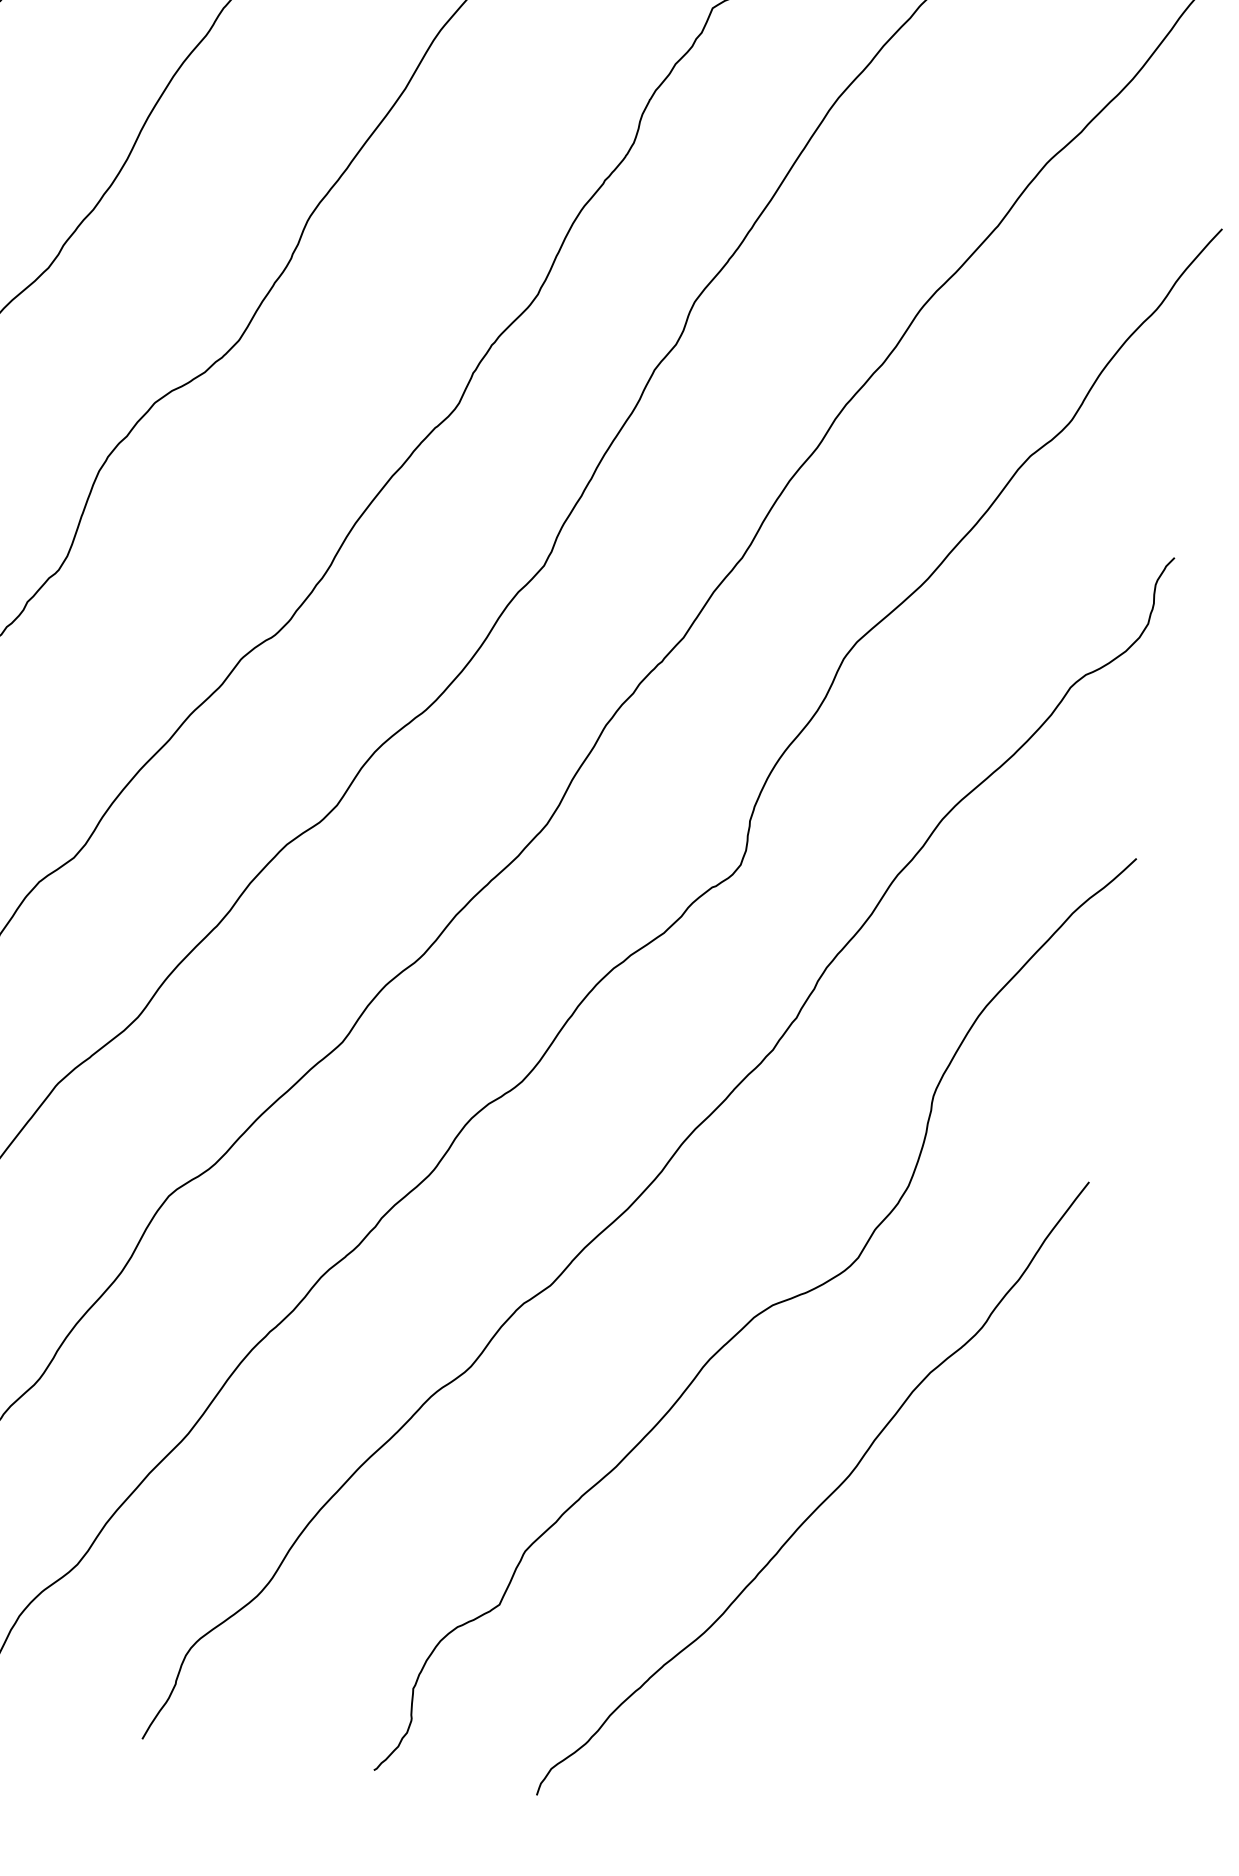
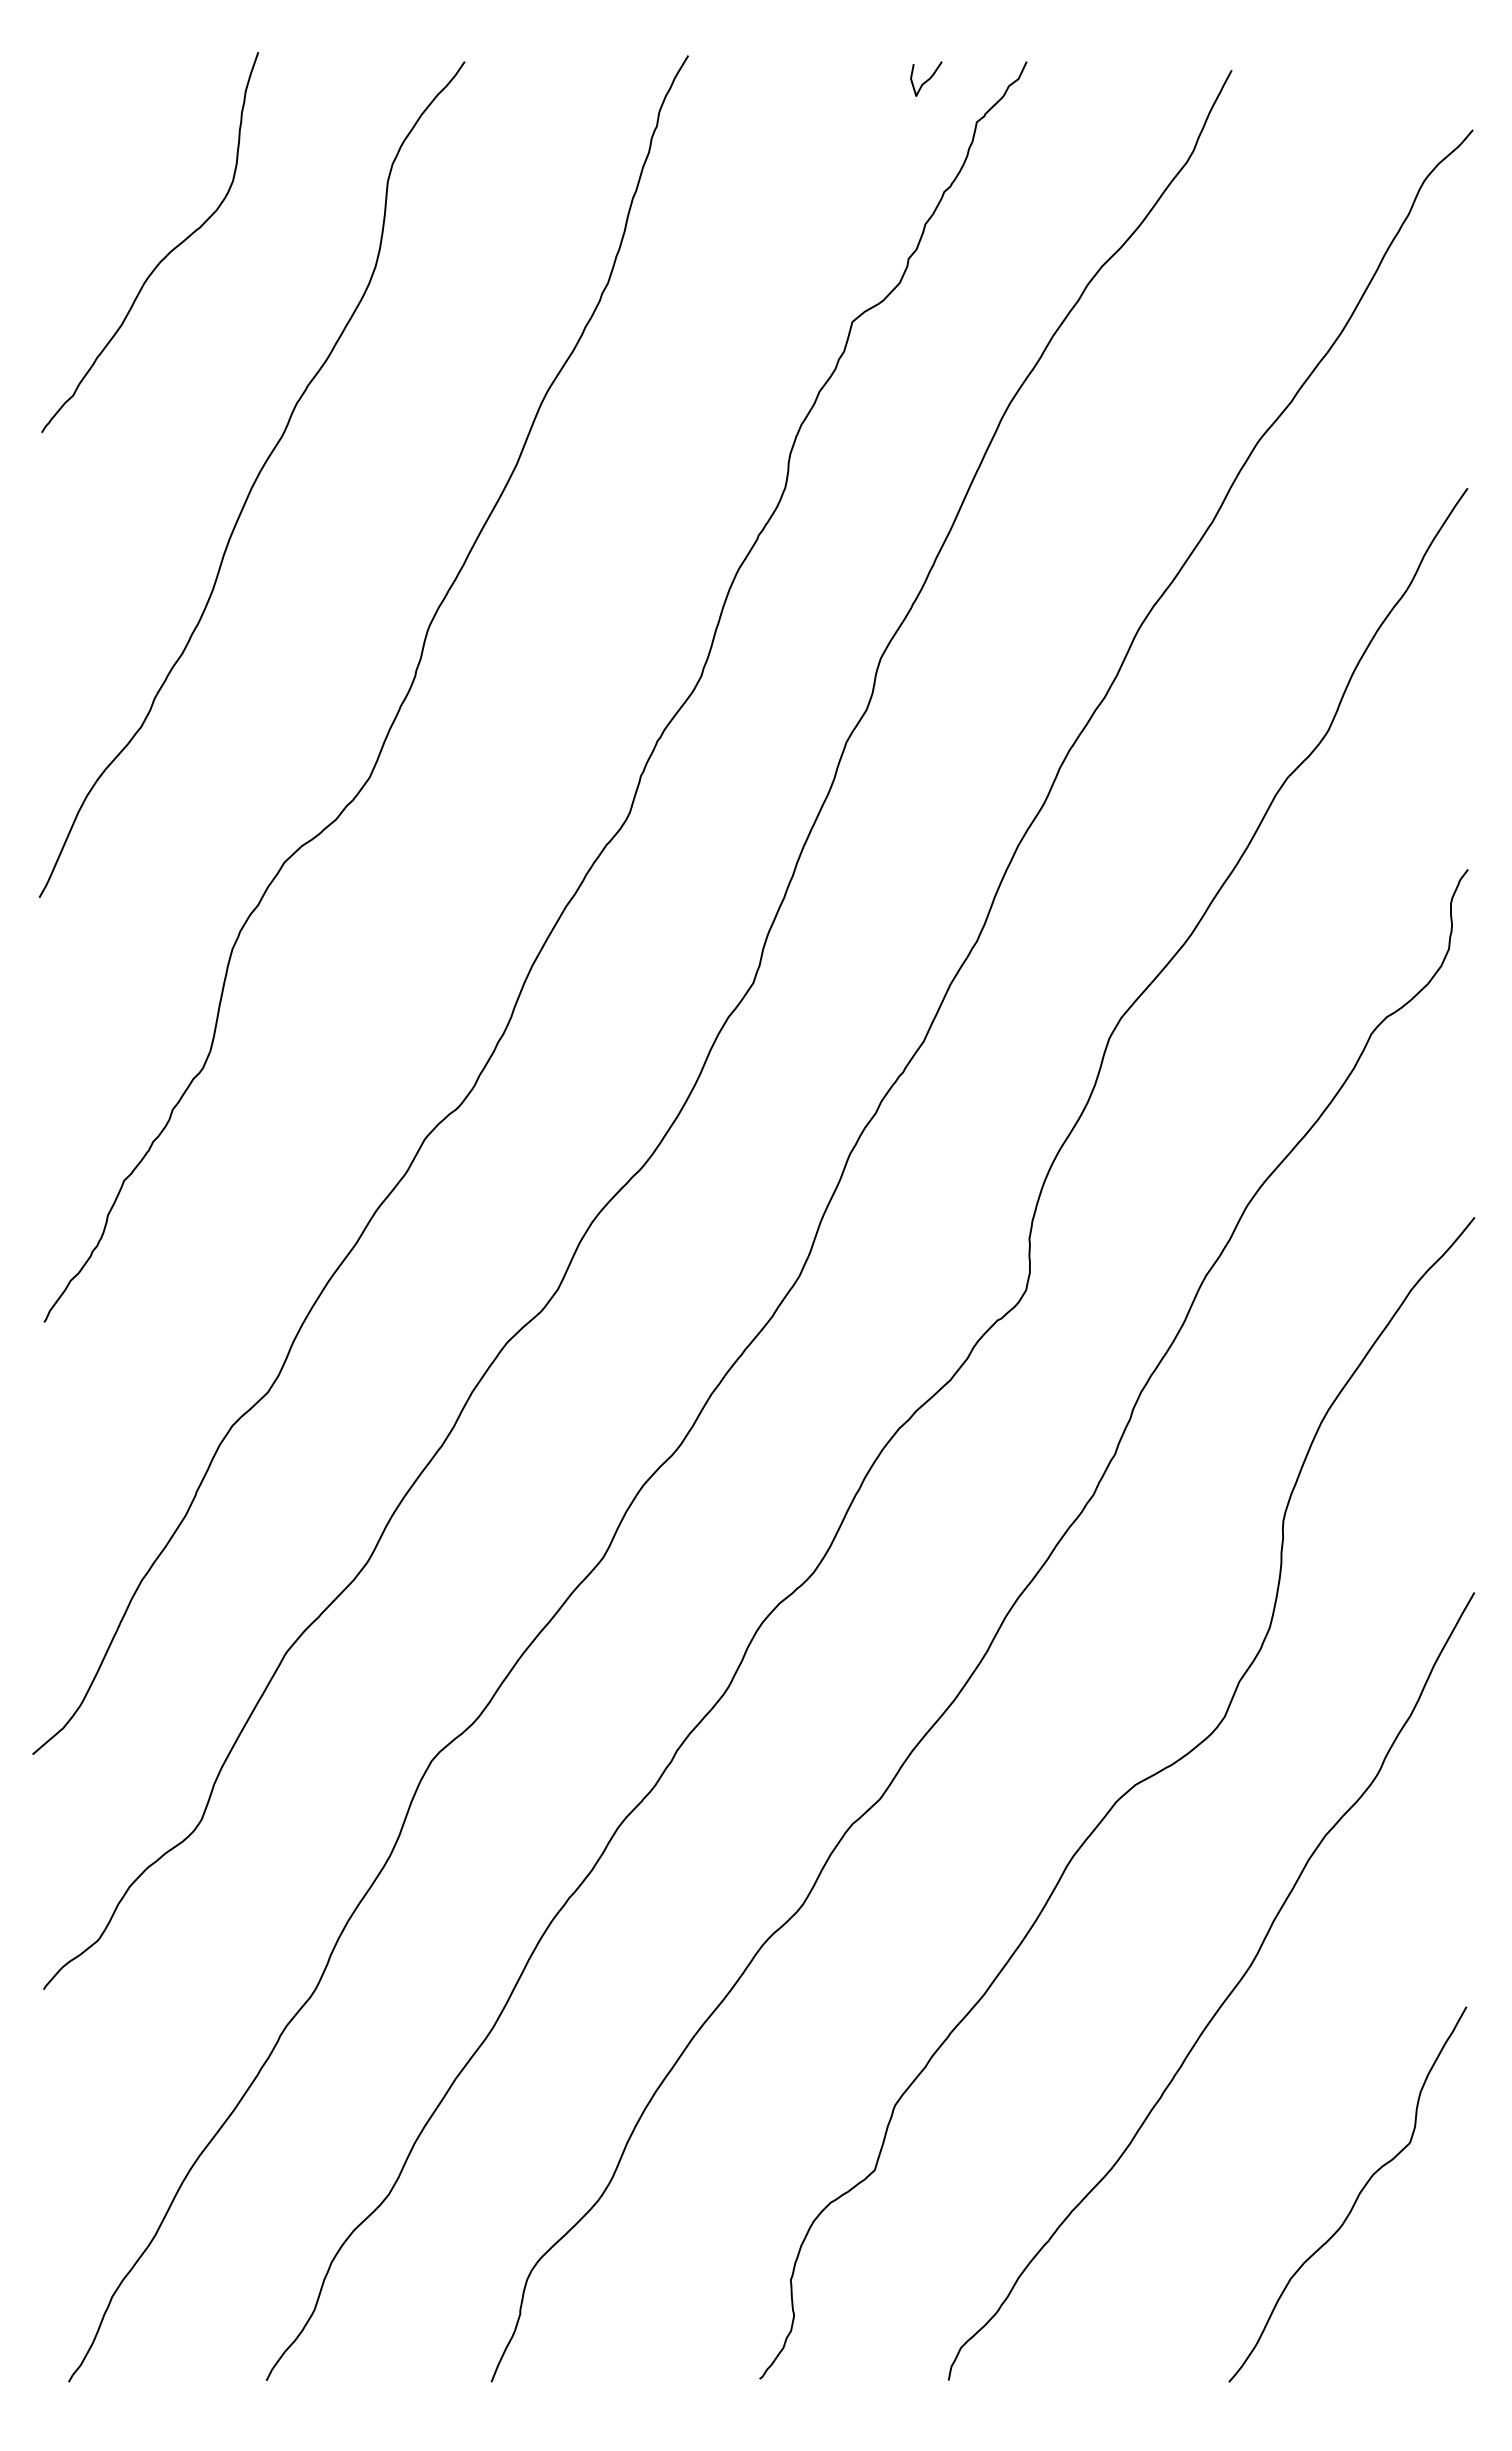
curve: (910, 1690) -> (1355, 2199), added

